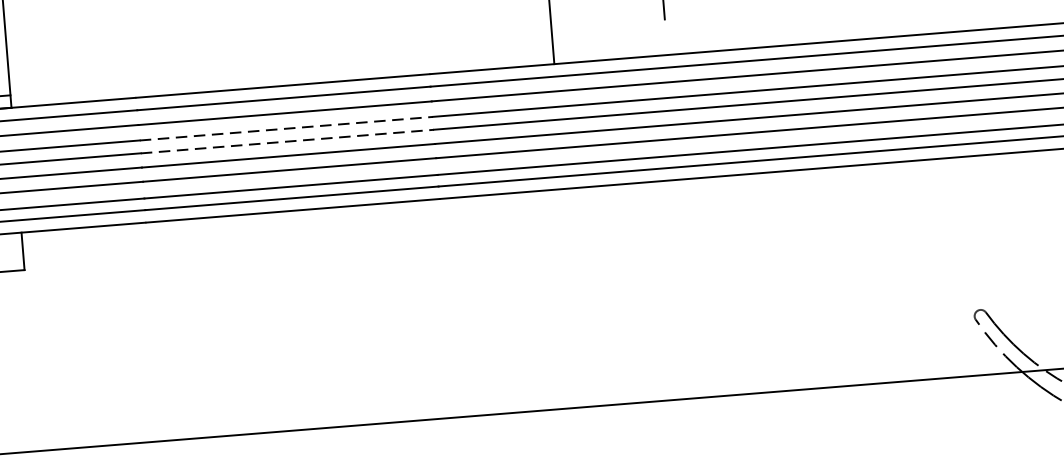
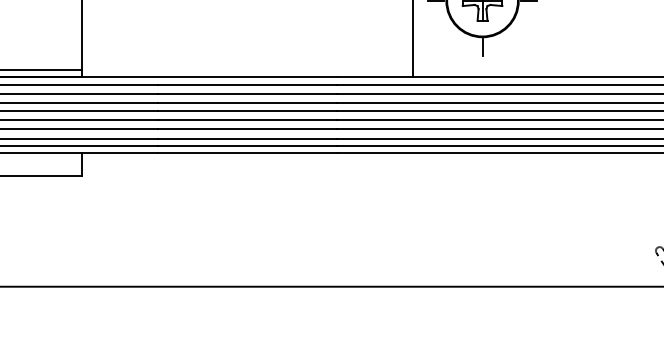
line: (287, 128) -> (248, 103), dashed -> solid
line: (288, 141) -> (248, 111), dashed -> solid

